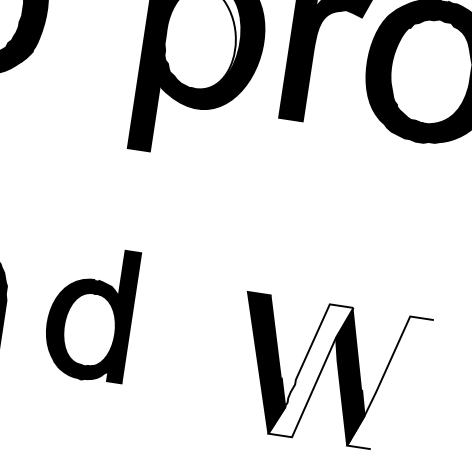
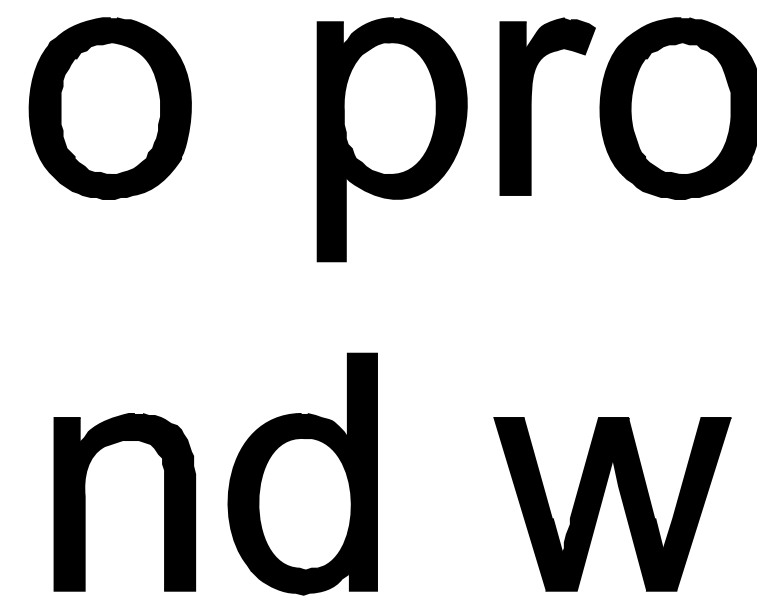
part: (90, 312) -> (302, 473), size x1.43
fill: (310, 370) -> (587, 503), added
fill: (390, 382) -> (689, 503), added

